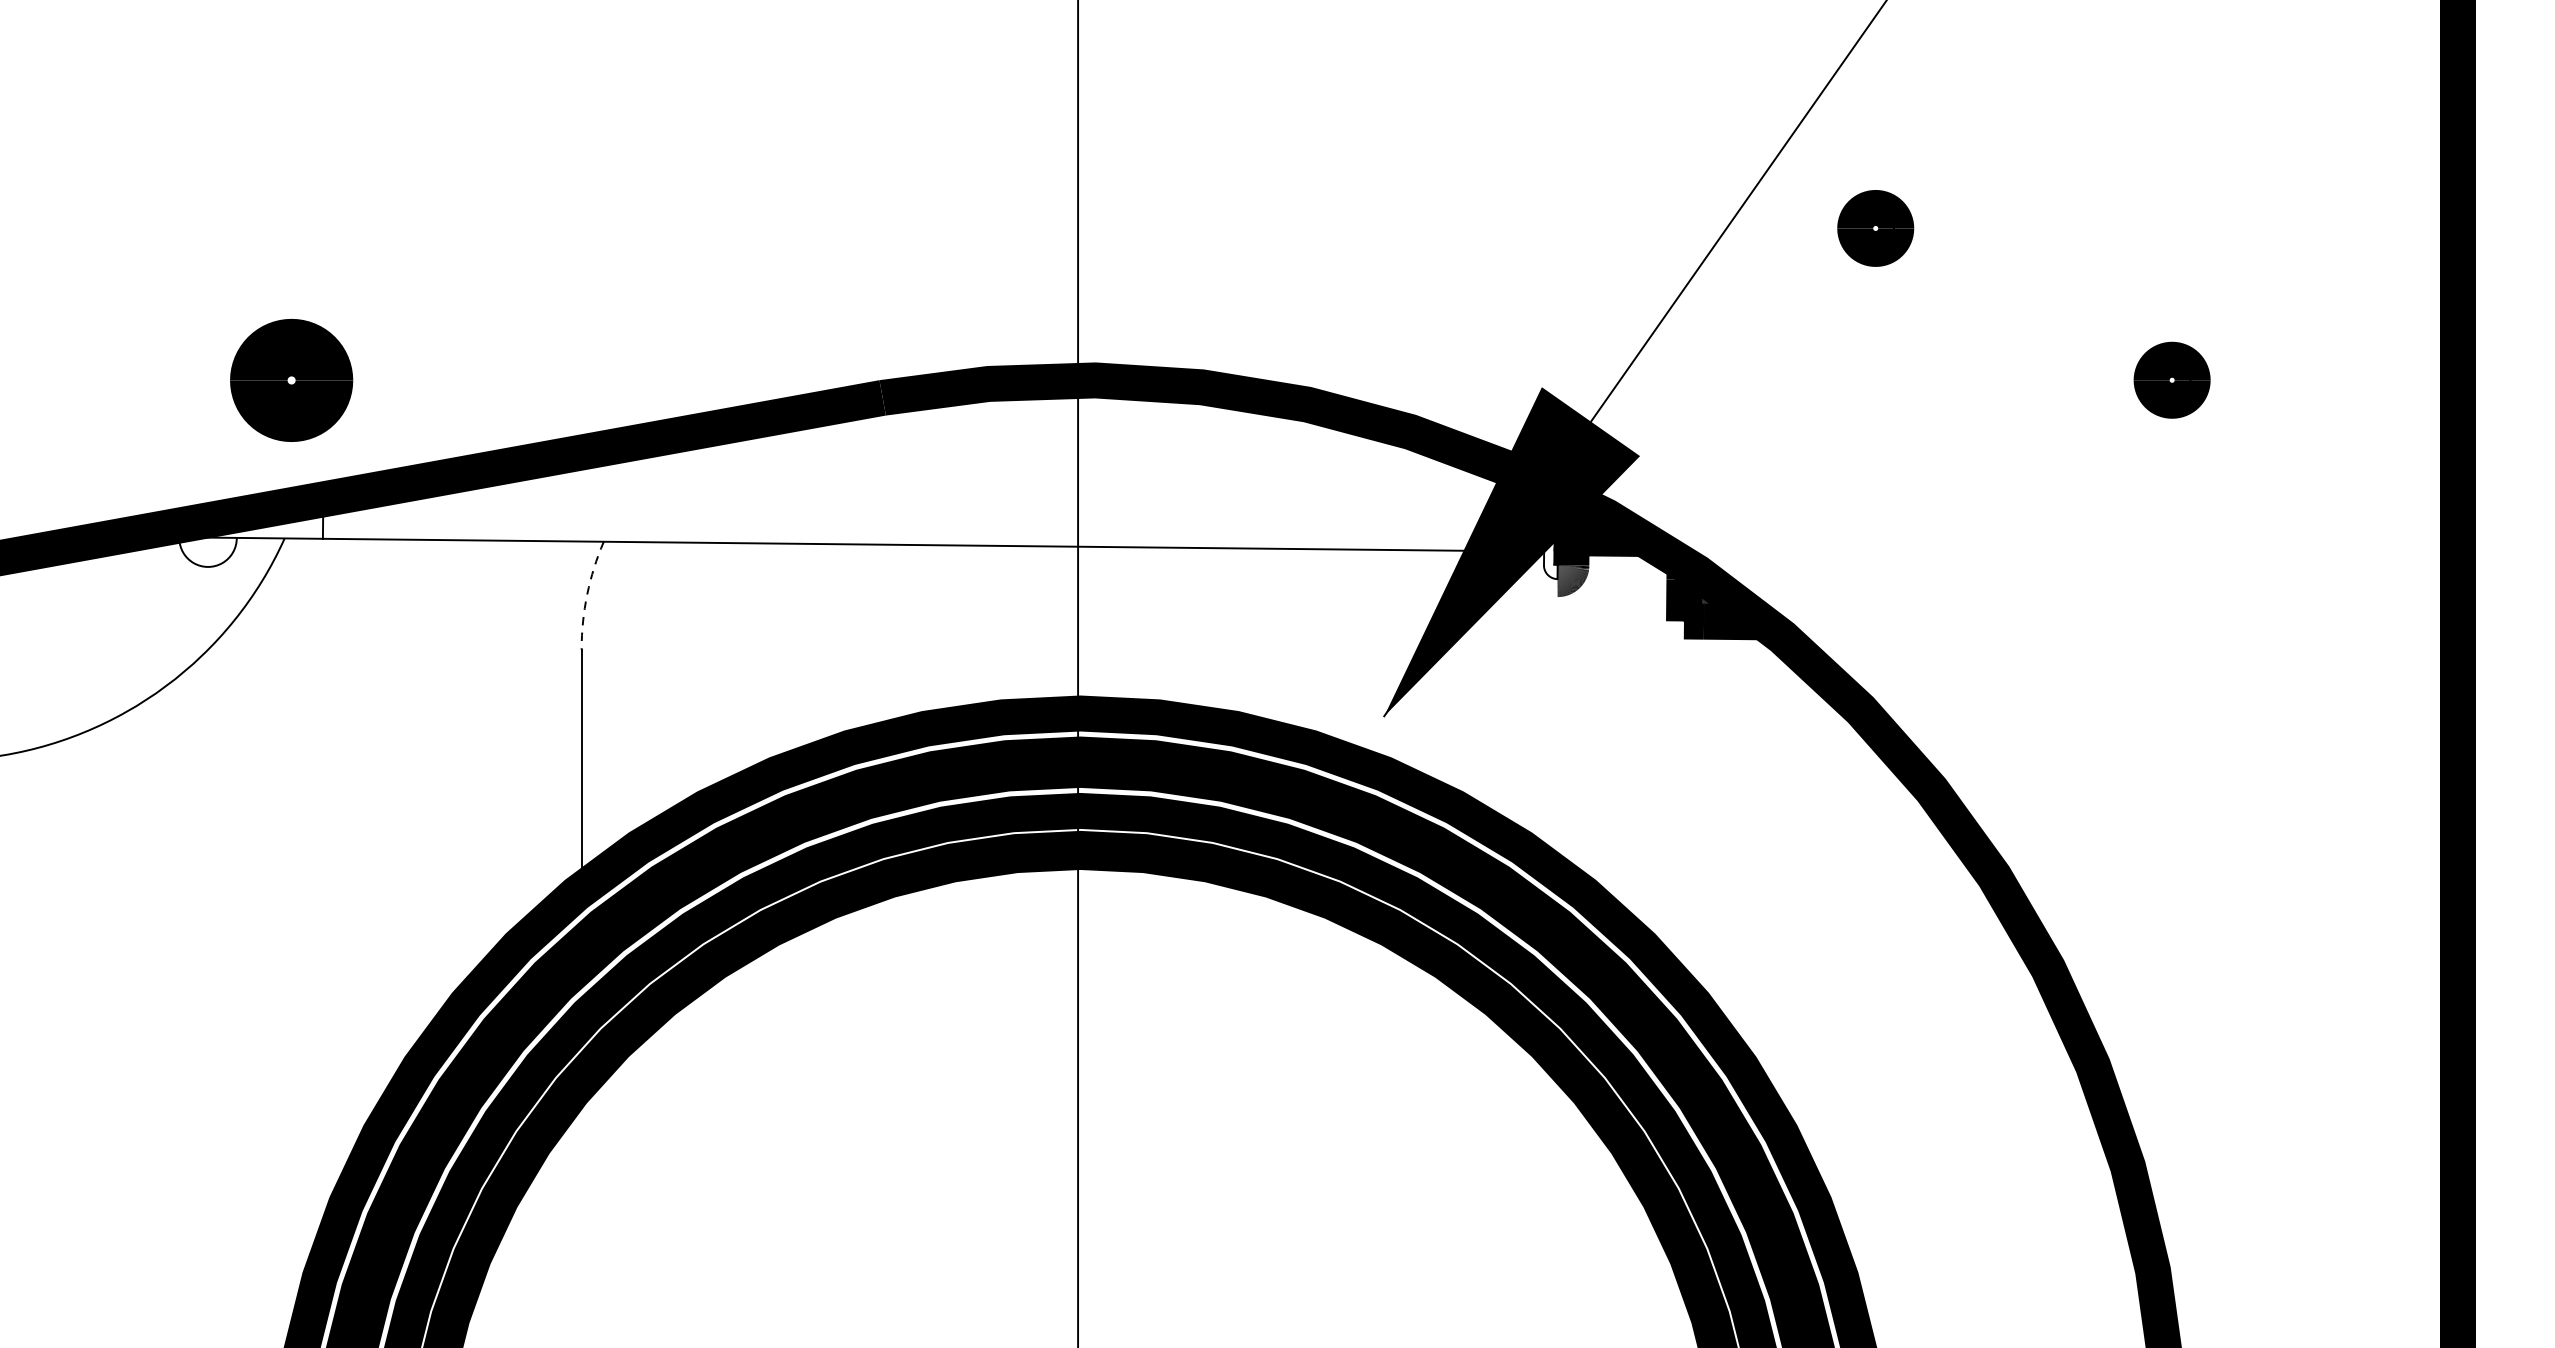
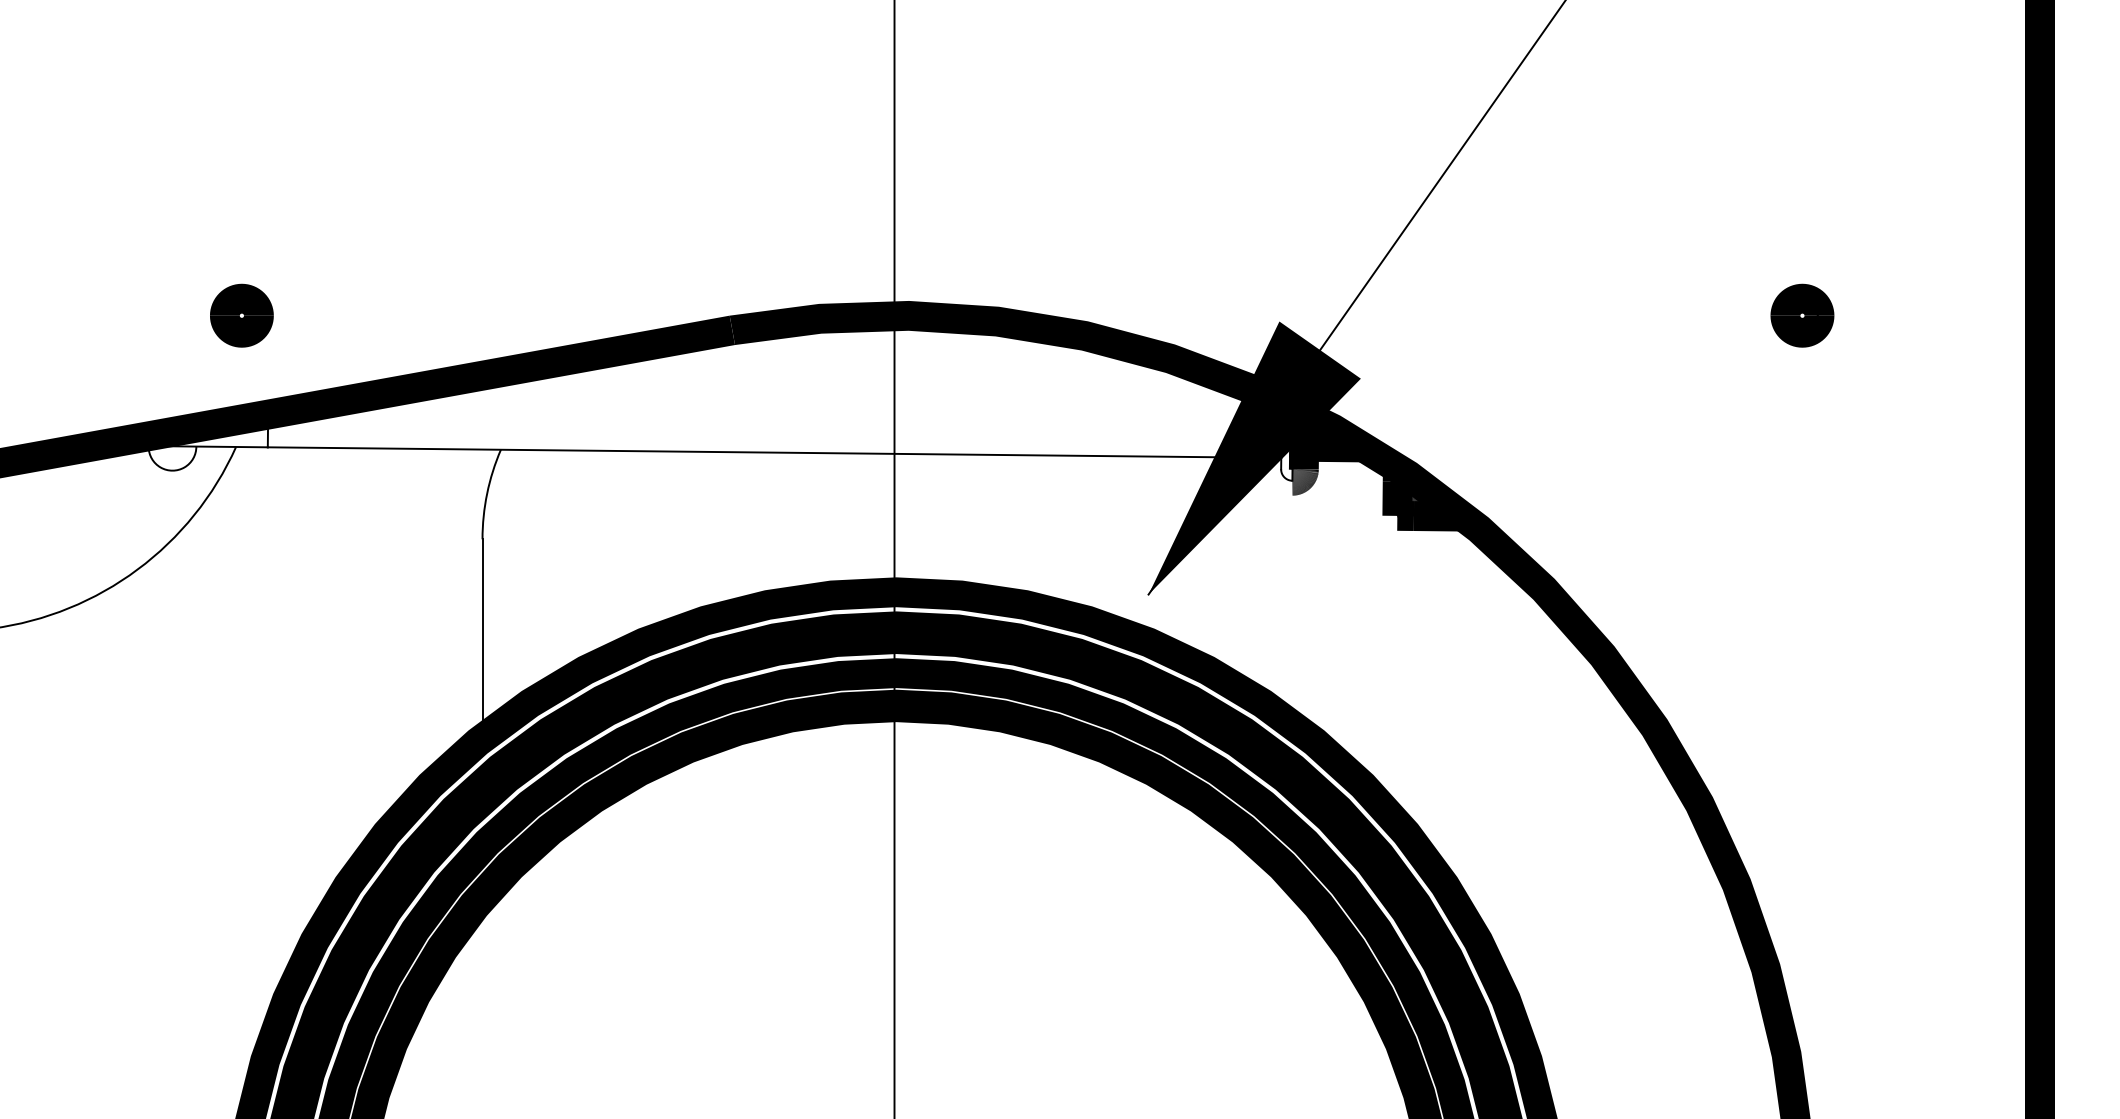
part: (1875, 228) -> (1556, 189), removed
part: (291, 379) -> (241, 315), size x0.62
arc: (587, 594) -> (487, 493), dashed -> solid

